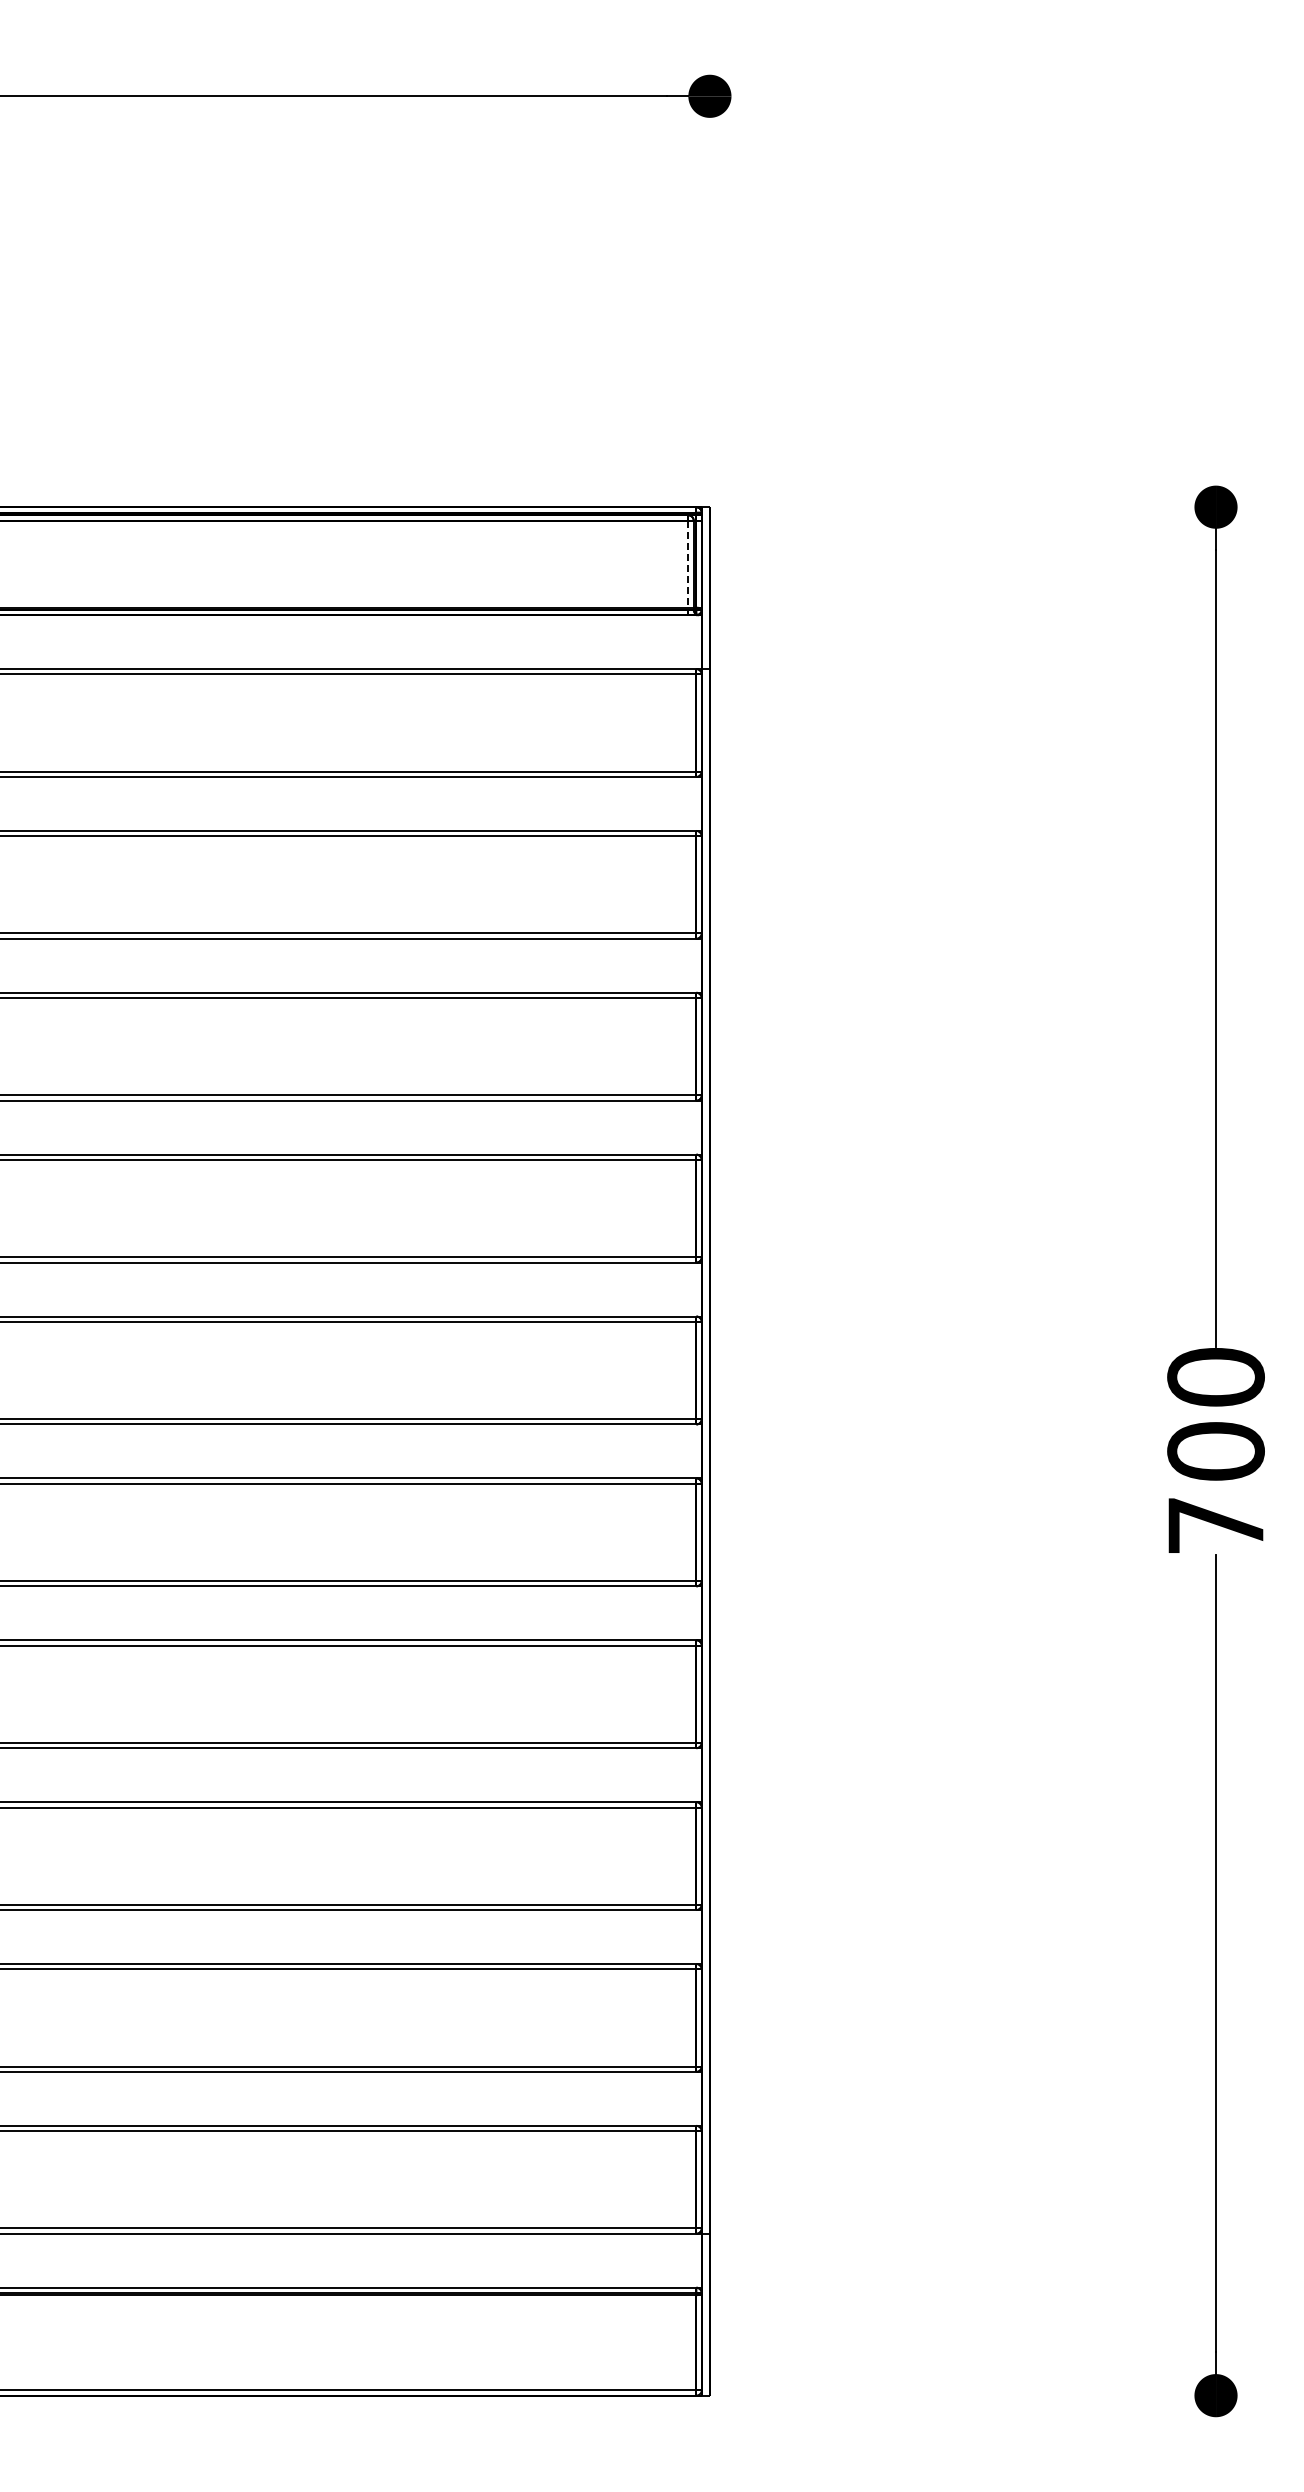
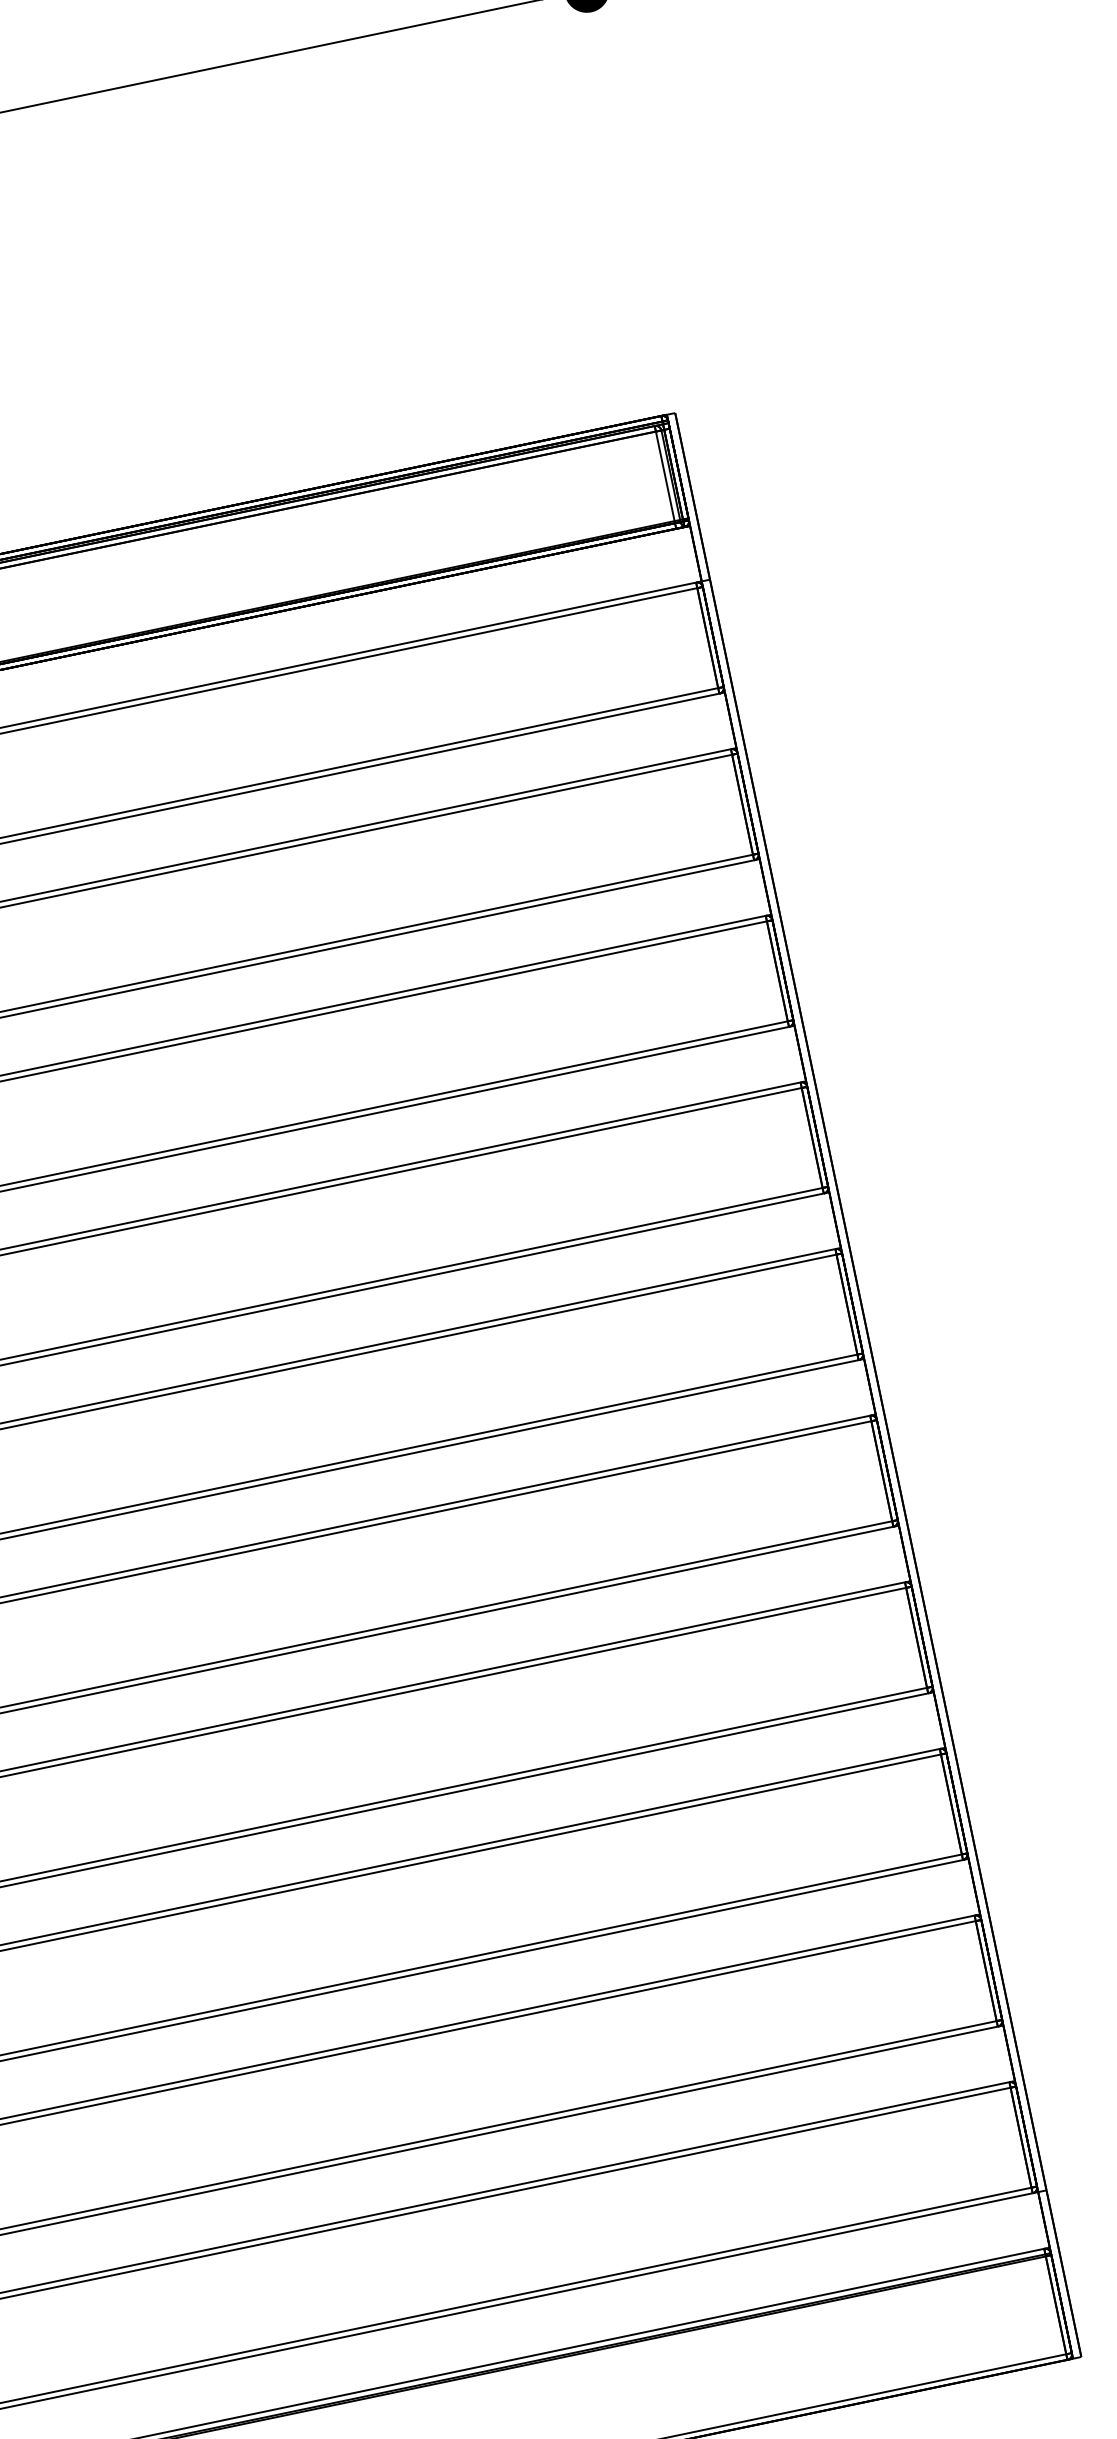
line: (688, 565) -> (665, 477), dashed -> solid

